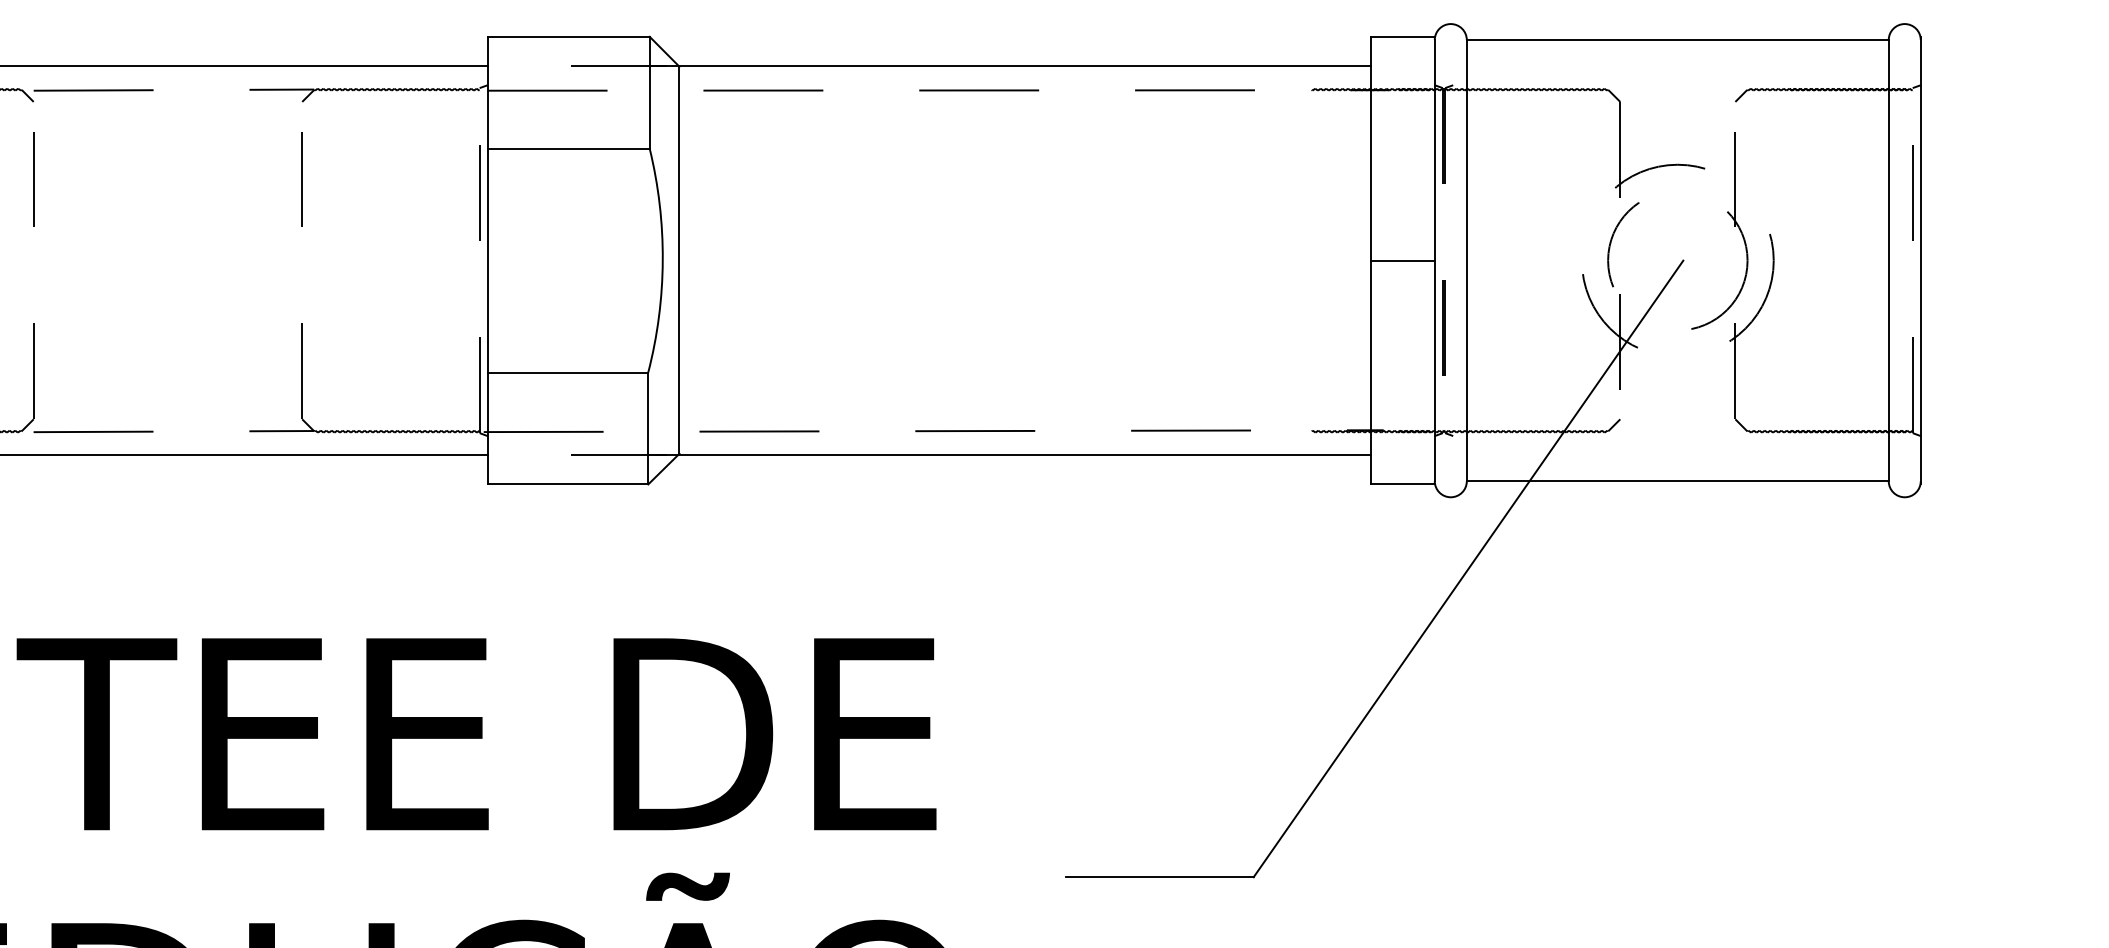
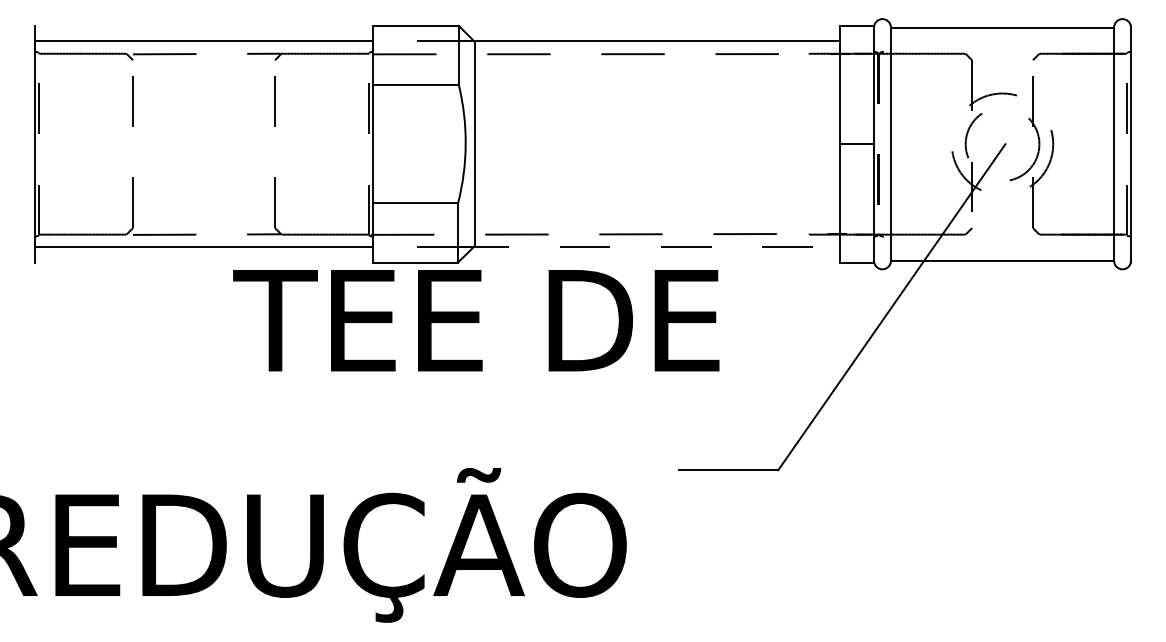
line: (1010, 454) -> (649, 246), solid -> dashed
text: (477, 733) -> (476, 320), moved

